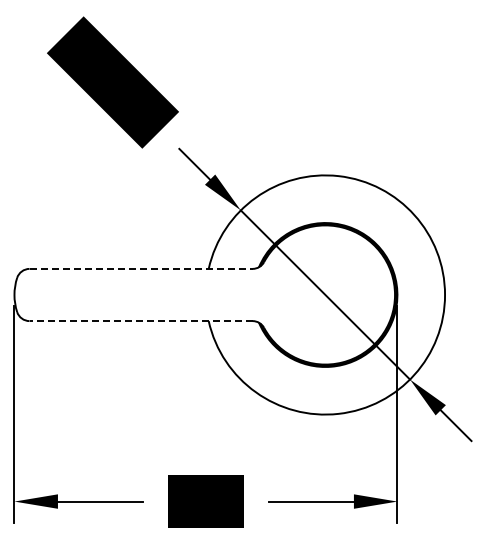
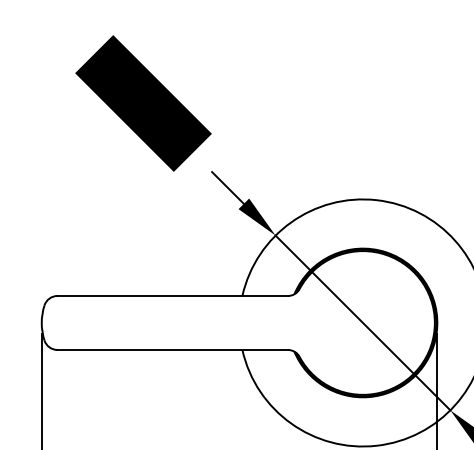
line: (141, 268) -> (172, 295), dashed -> solid
line: (141, 321) -> (172, 350), dashed -> solid

